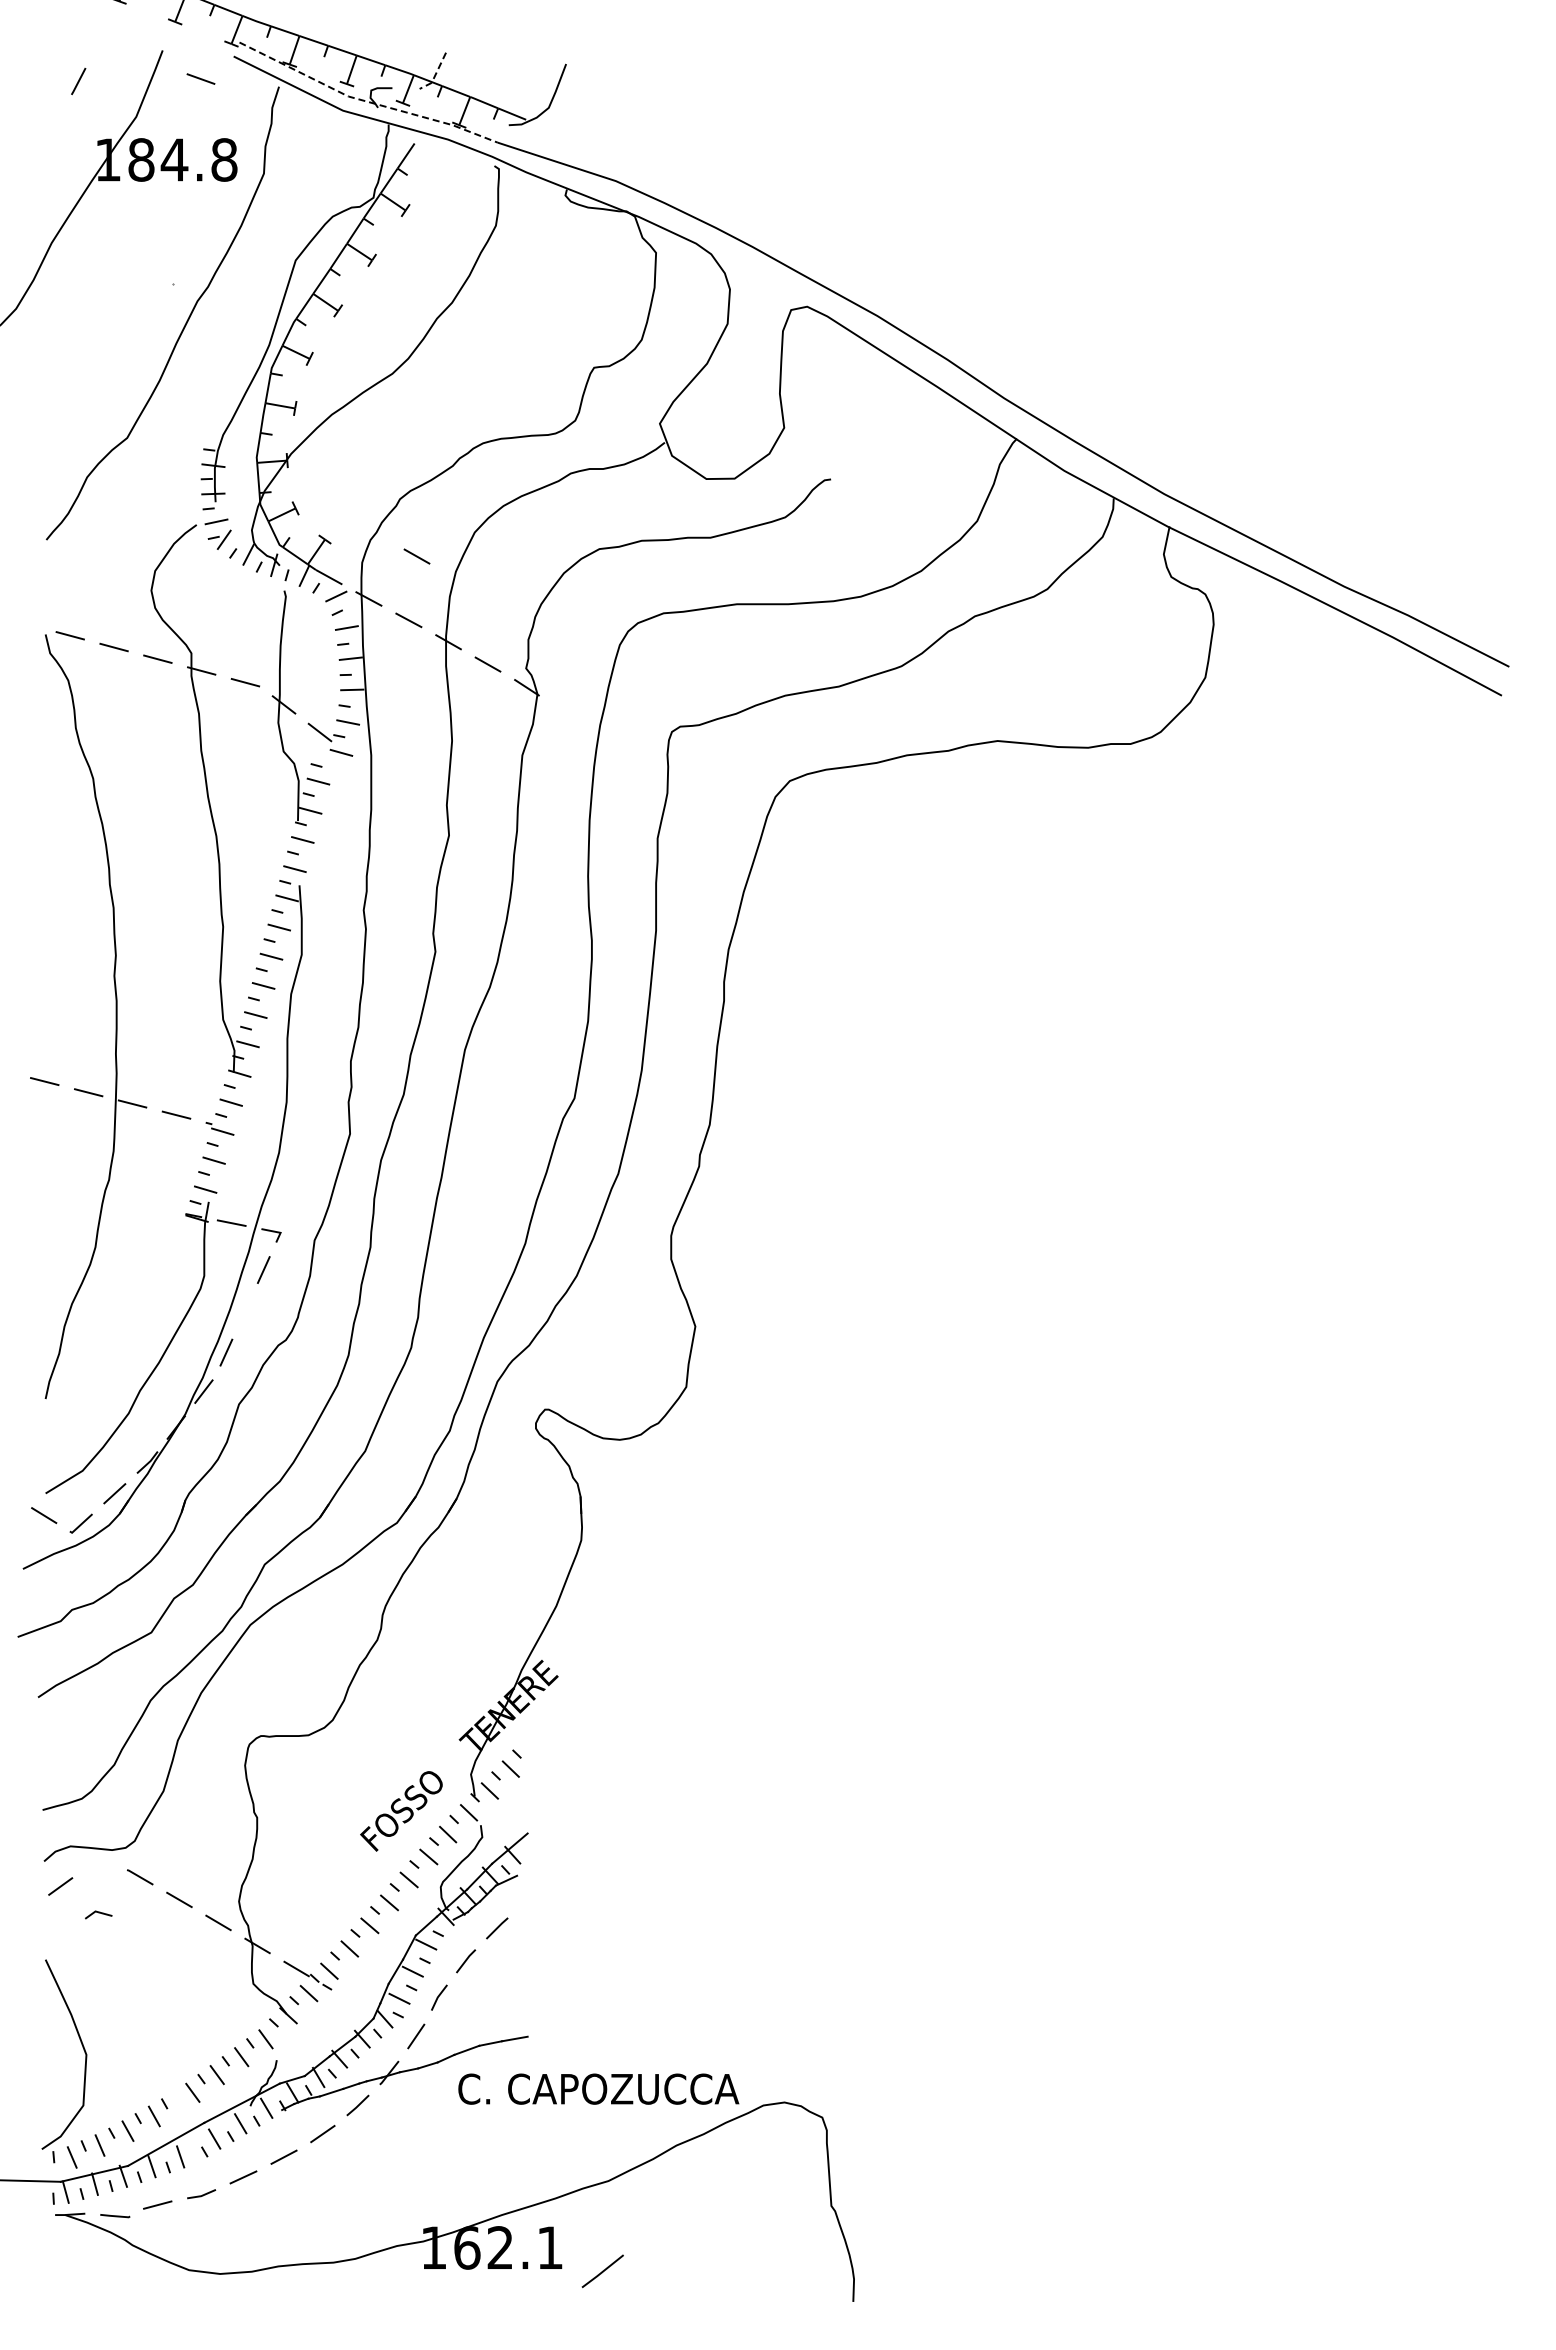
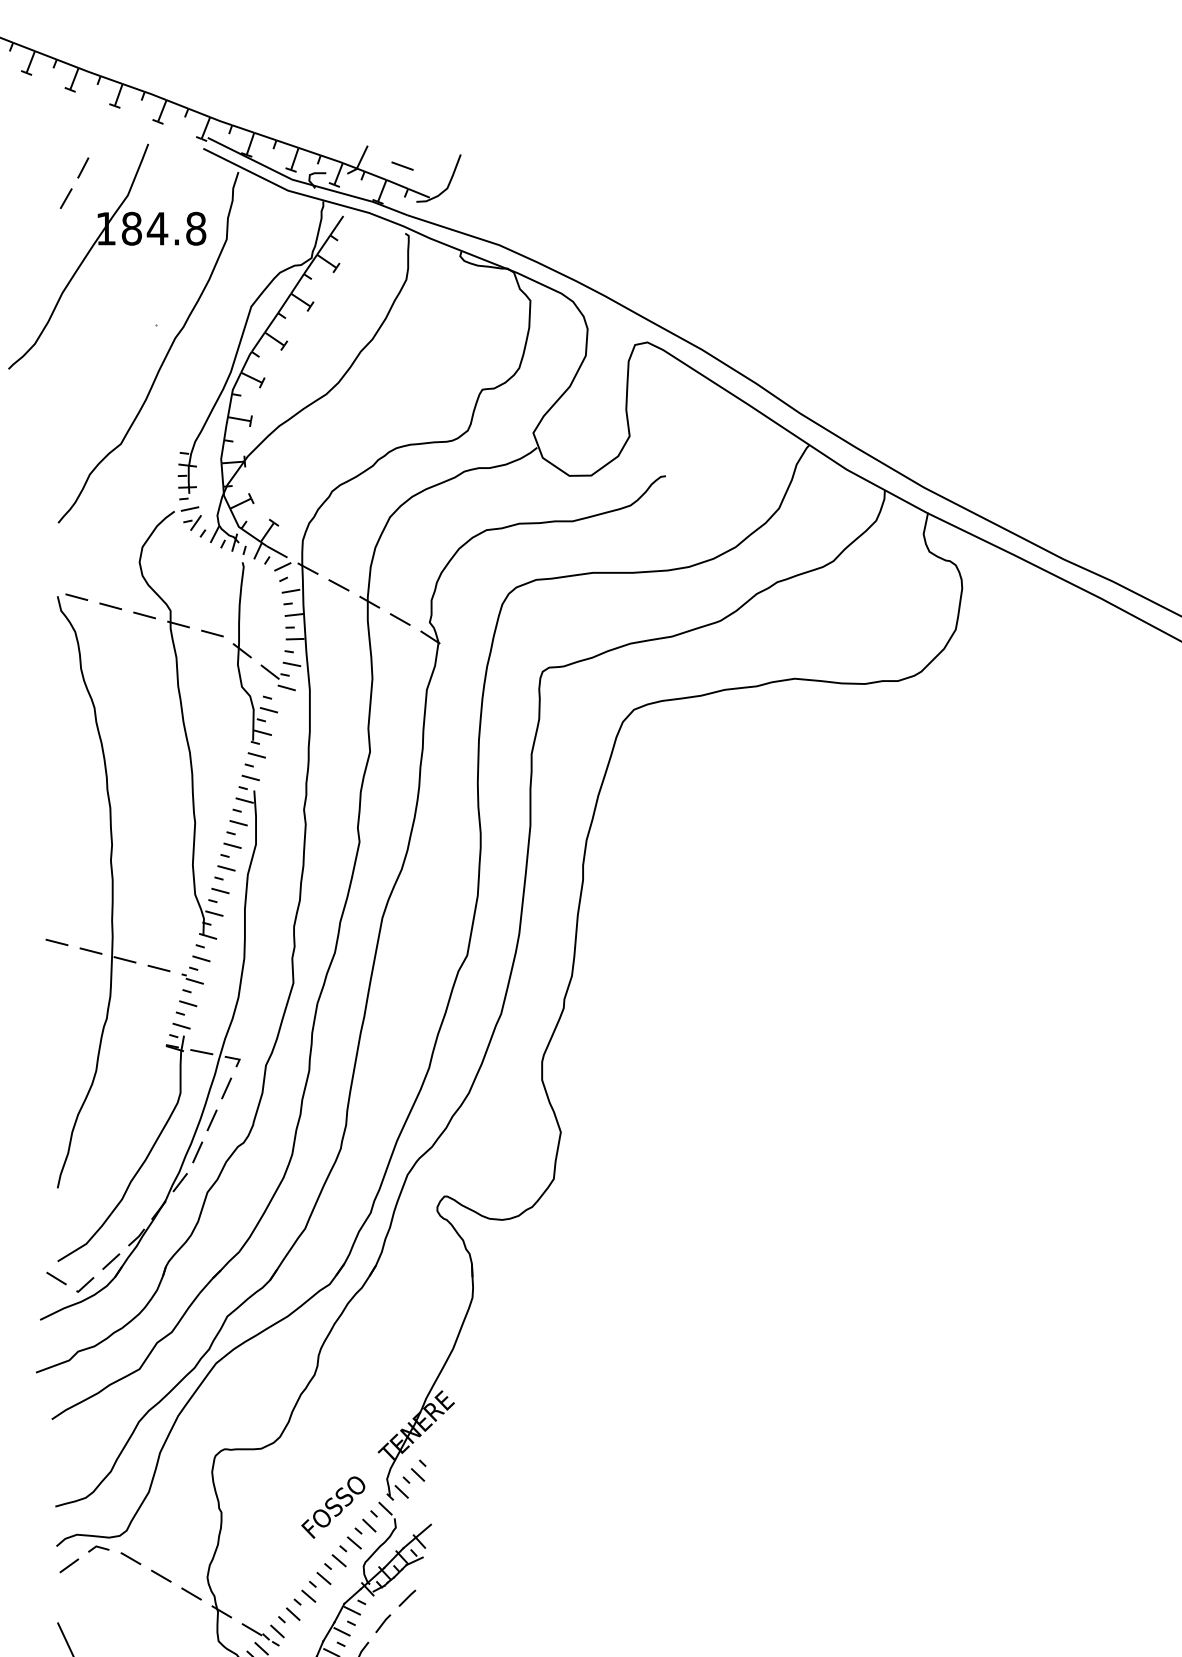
line: (435, 74) -> (359, 162), dashed -> solid
line: (200, 78) -> (402, 165), moved
line: (365, 101) -> (305, 183), dashed -> solid
line: (56, 120) -> (66, 198), added
line: (416, 556) -> (344, 535), removed
line: (244, 1311) -> (211, 1120), added
line: (98, 1913) -> (98, 1548), moved

